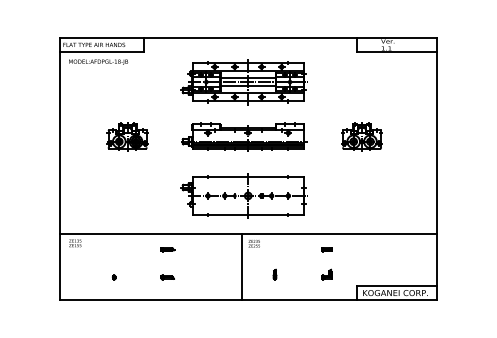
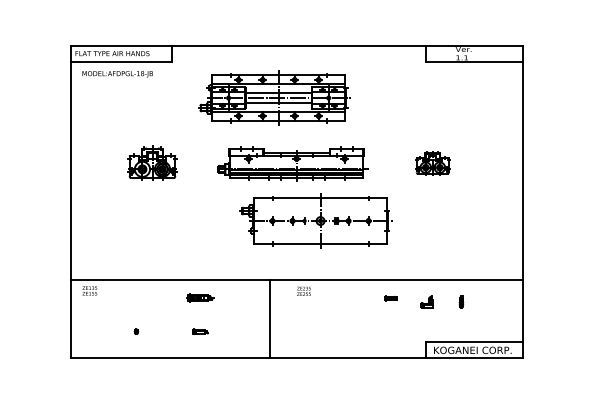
part: (243, 82) -> (273, 98), moved
part: (361, 136) -> (432, 163), size x0.7
part: (243, 195) -> (314, 220), moved
part: (167, 249) -> (200, 298), size x1.6
line: (241, 266) -> (269, 318), moved
part: (274, 274) -> (460, 301), moved
part: (326, 274) -> (426, 301), moved

